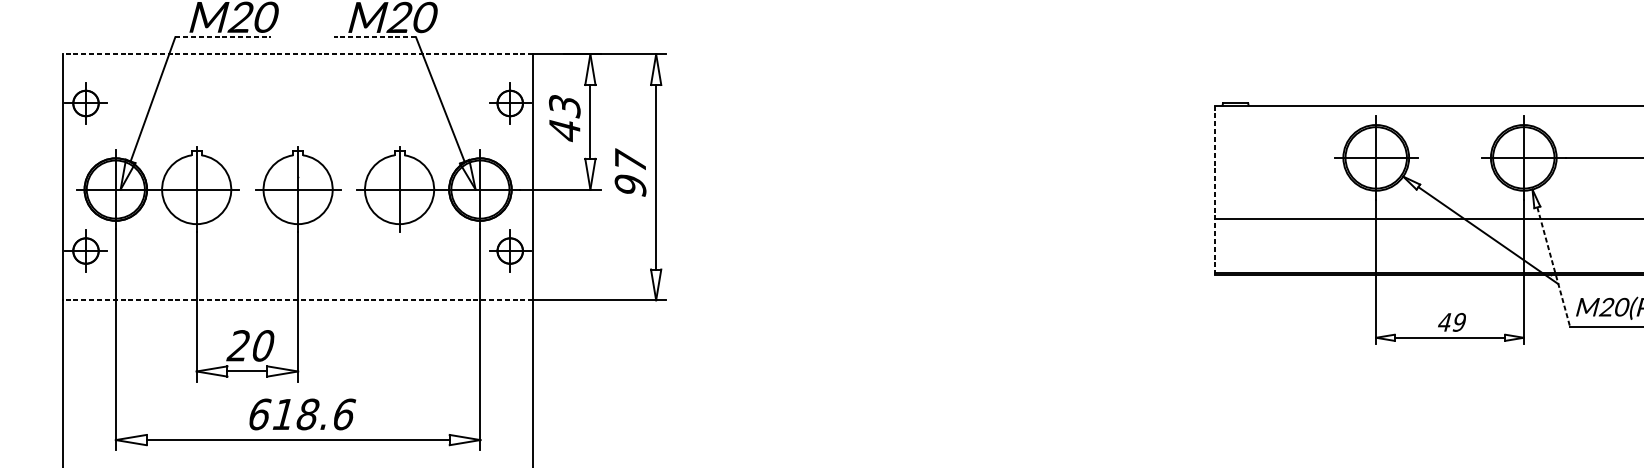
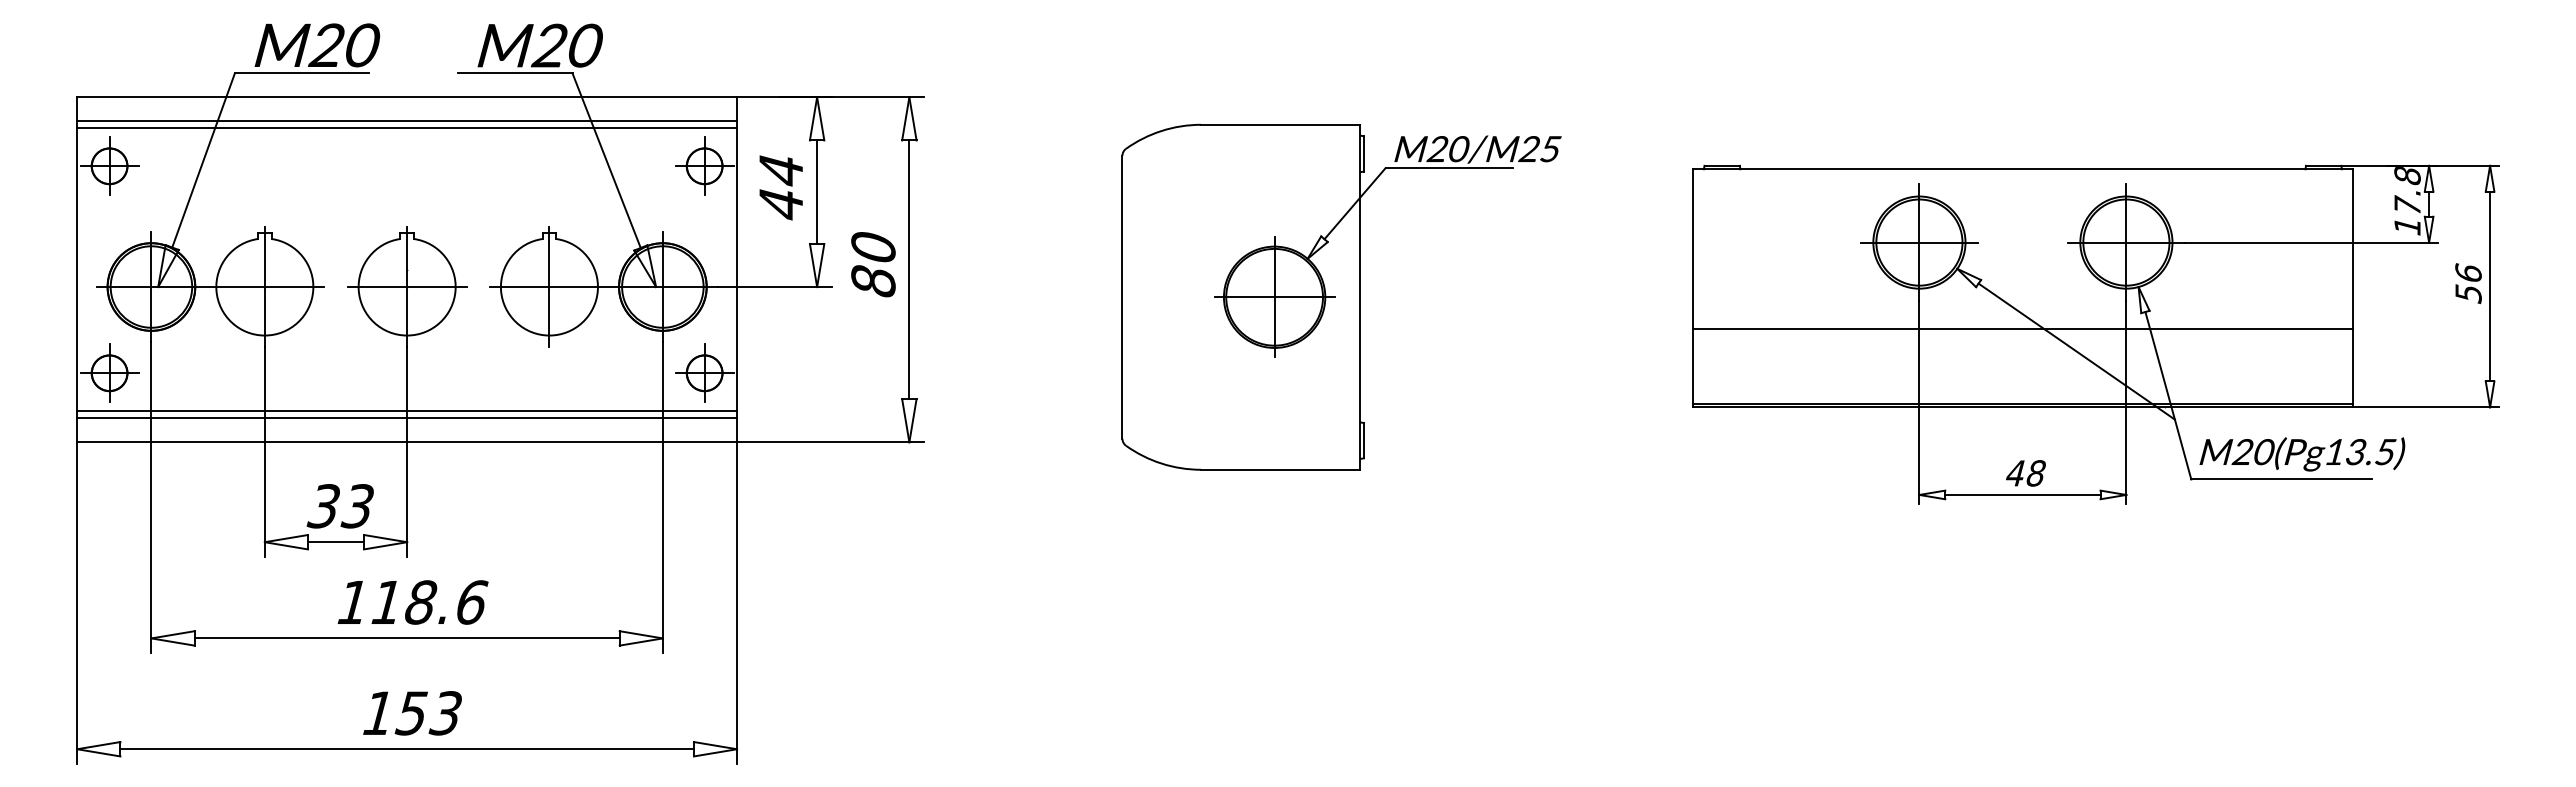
line: (223, 37) -> (302, 73), dashed -> solid
line: (374, 37) -> (514, 73), dashed -> solid
line: (298, 54) -> (407, 97), dashed -> solid
line: (298, 71) -> (407, 121), added
line: (298, 76) -> (407, 128), added
text: (564, 106) -> (780, 170), 43 -> 44
text: (630, 172) -> (873, 263), 97 -> 80
line: (1215, 190) -> (1693, 288), dashed -> solid
part: (964, 196) -> (1341, 296), added
line: (1553, 266) -> (2168, 395), dashed -> solid
line: (298, 278) -> (407, 411), added
line: (298, 283) -> (407, 418), added
line: (298, 300) -> (407, 442), dashed -> solid
text: (1458, 322) -> (2035, 473), 49 -> 48
text: (249, 346) -> (339, 506), 20 -> 33
text: (259, 414) -> (353, 602), 618.6 -> 118.6

